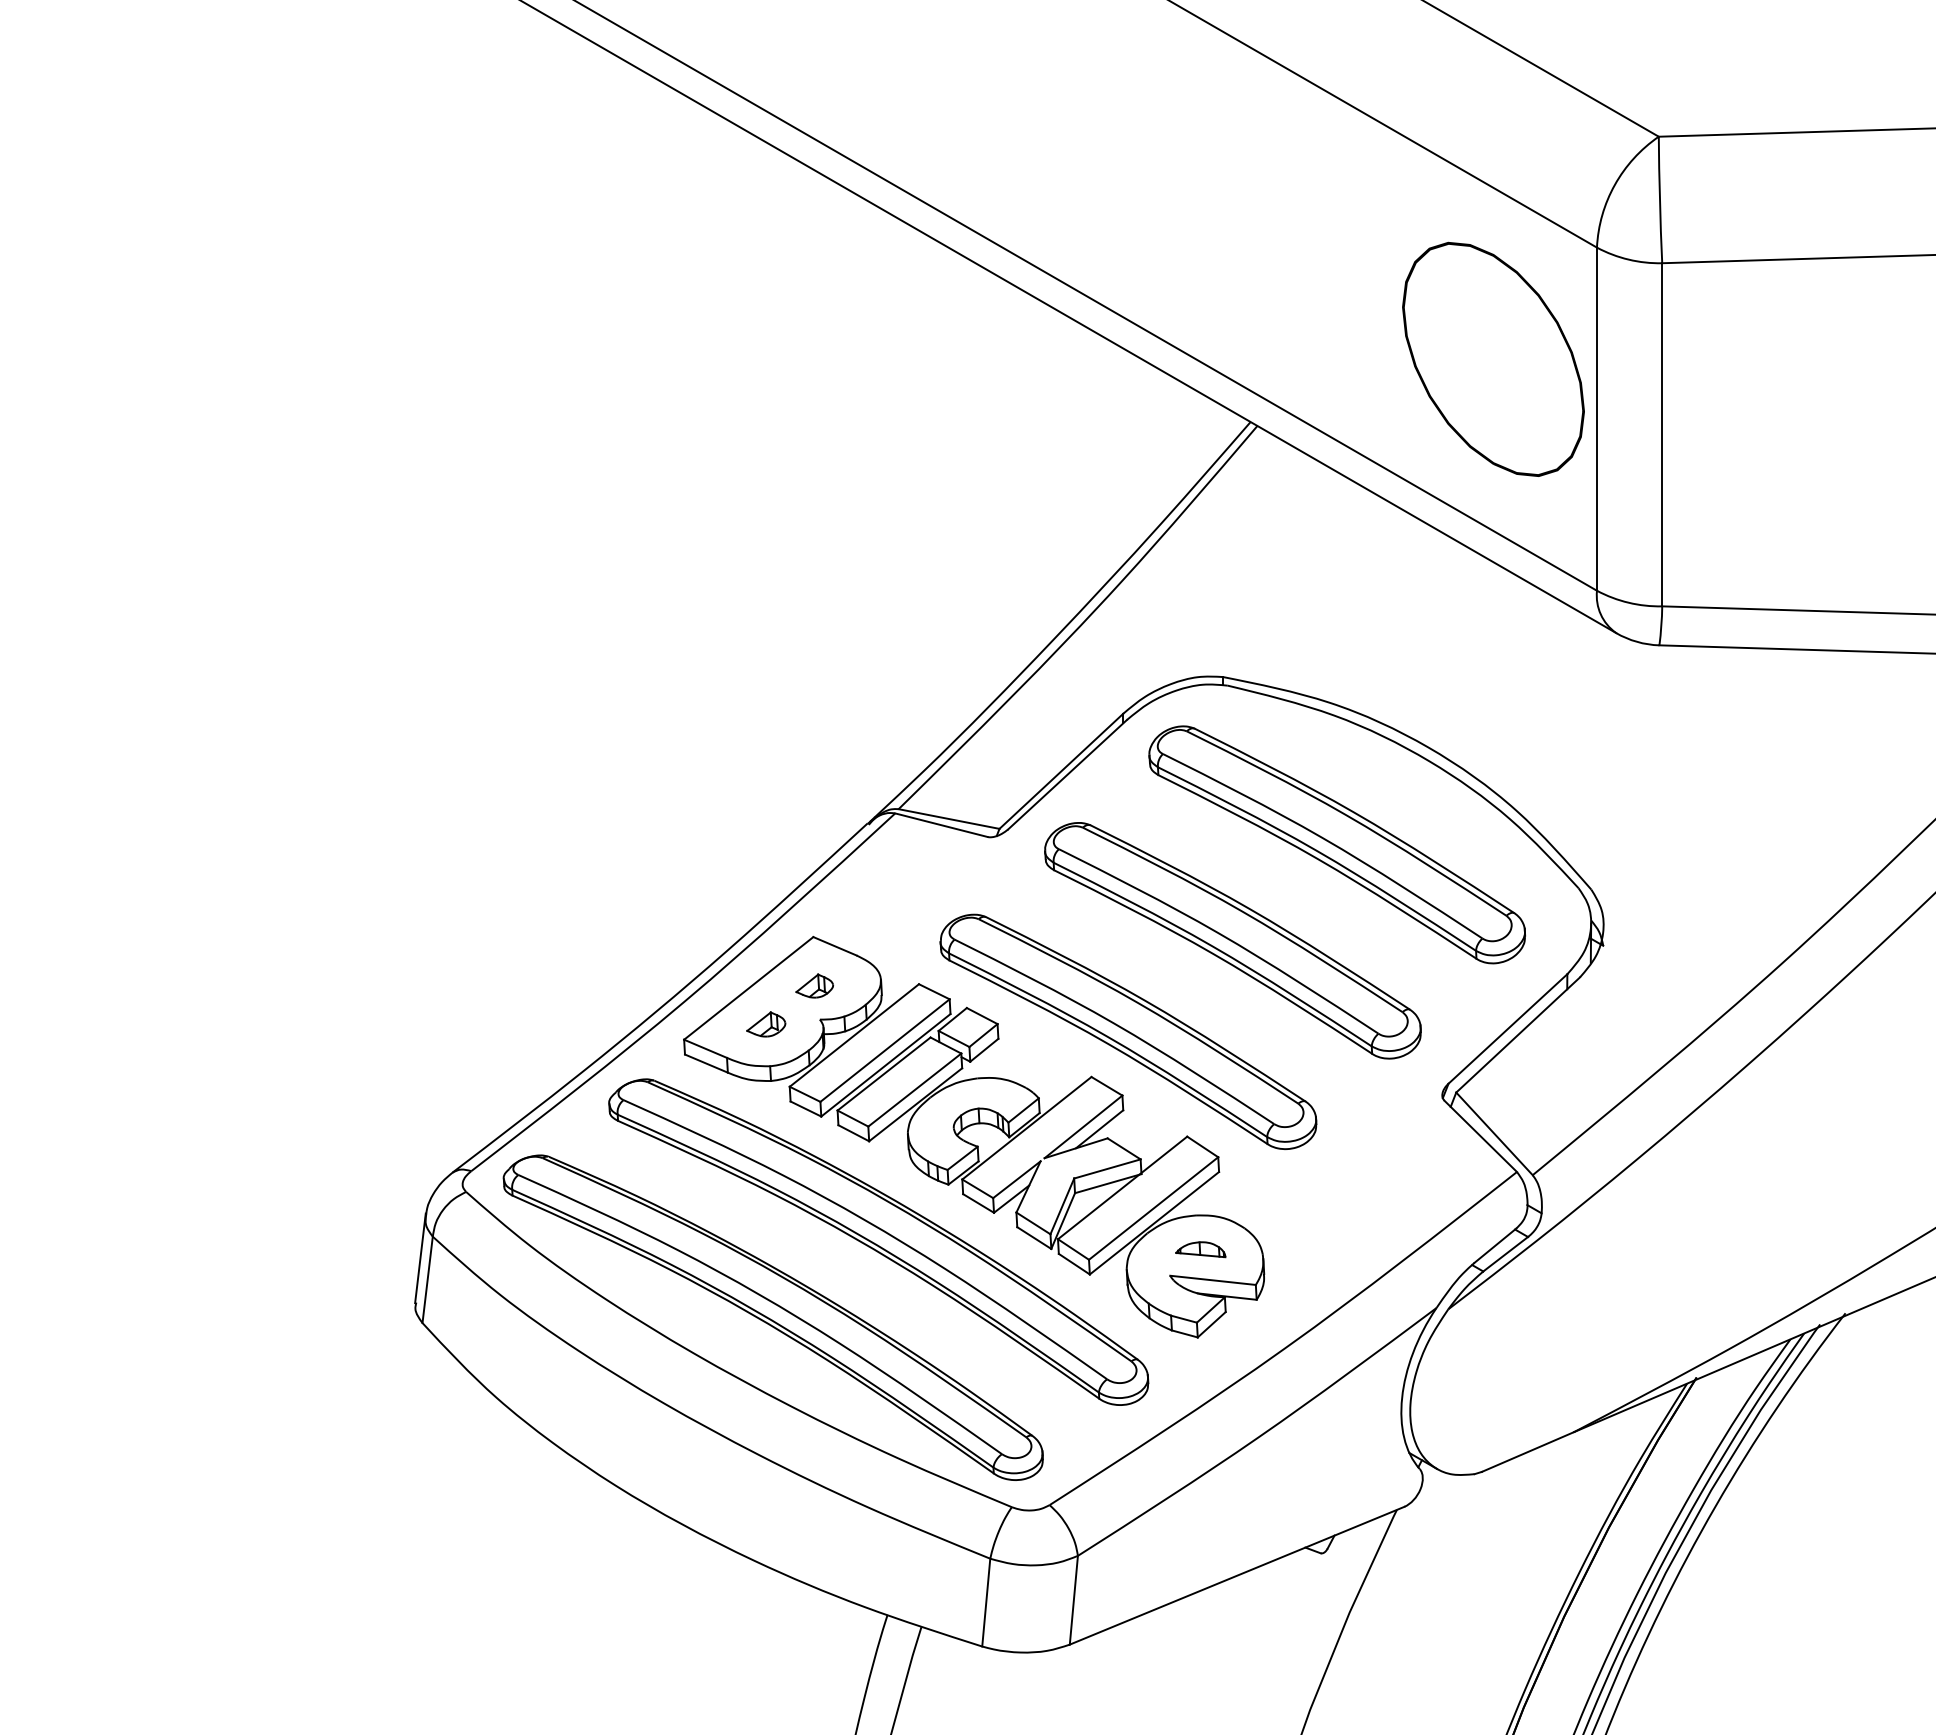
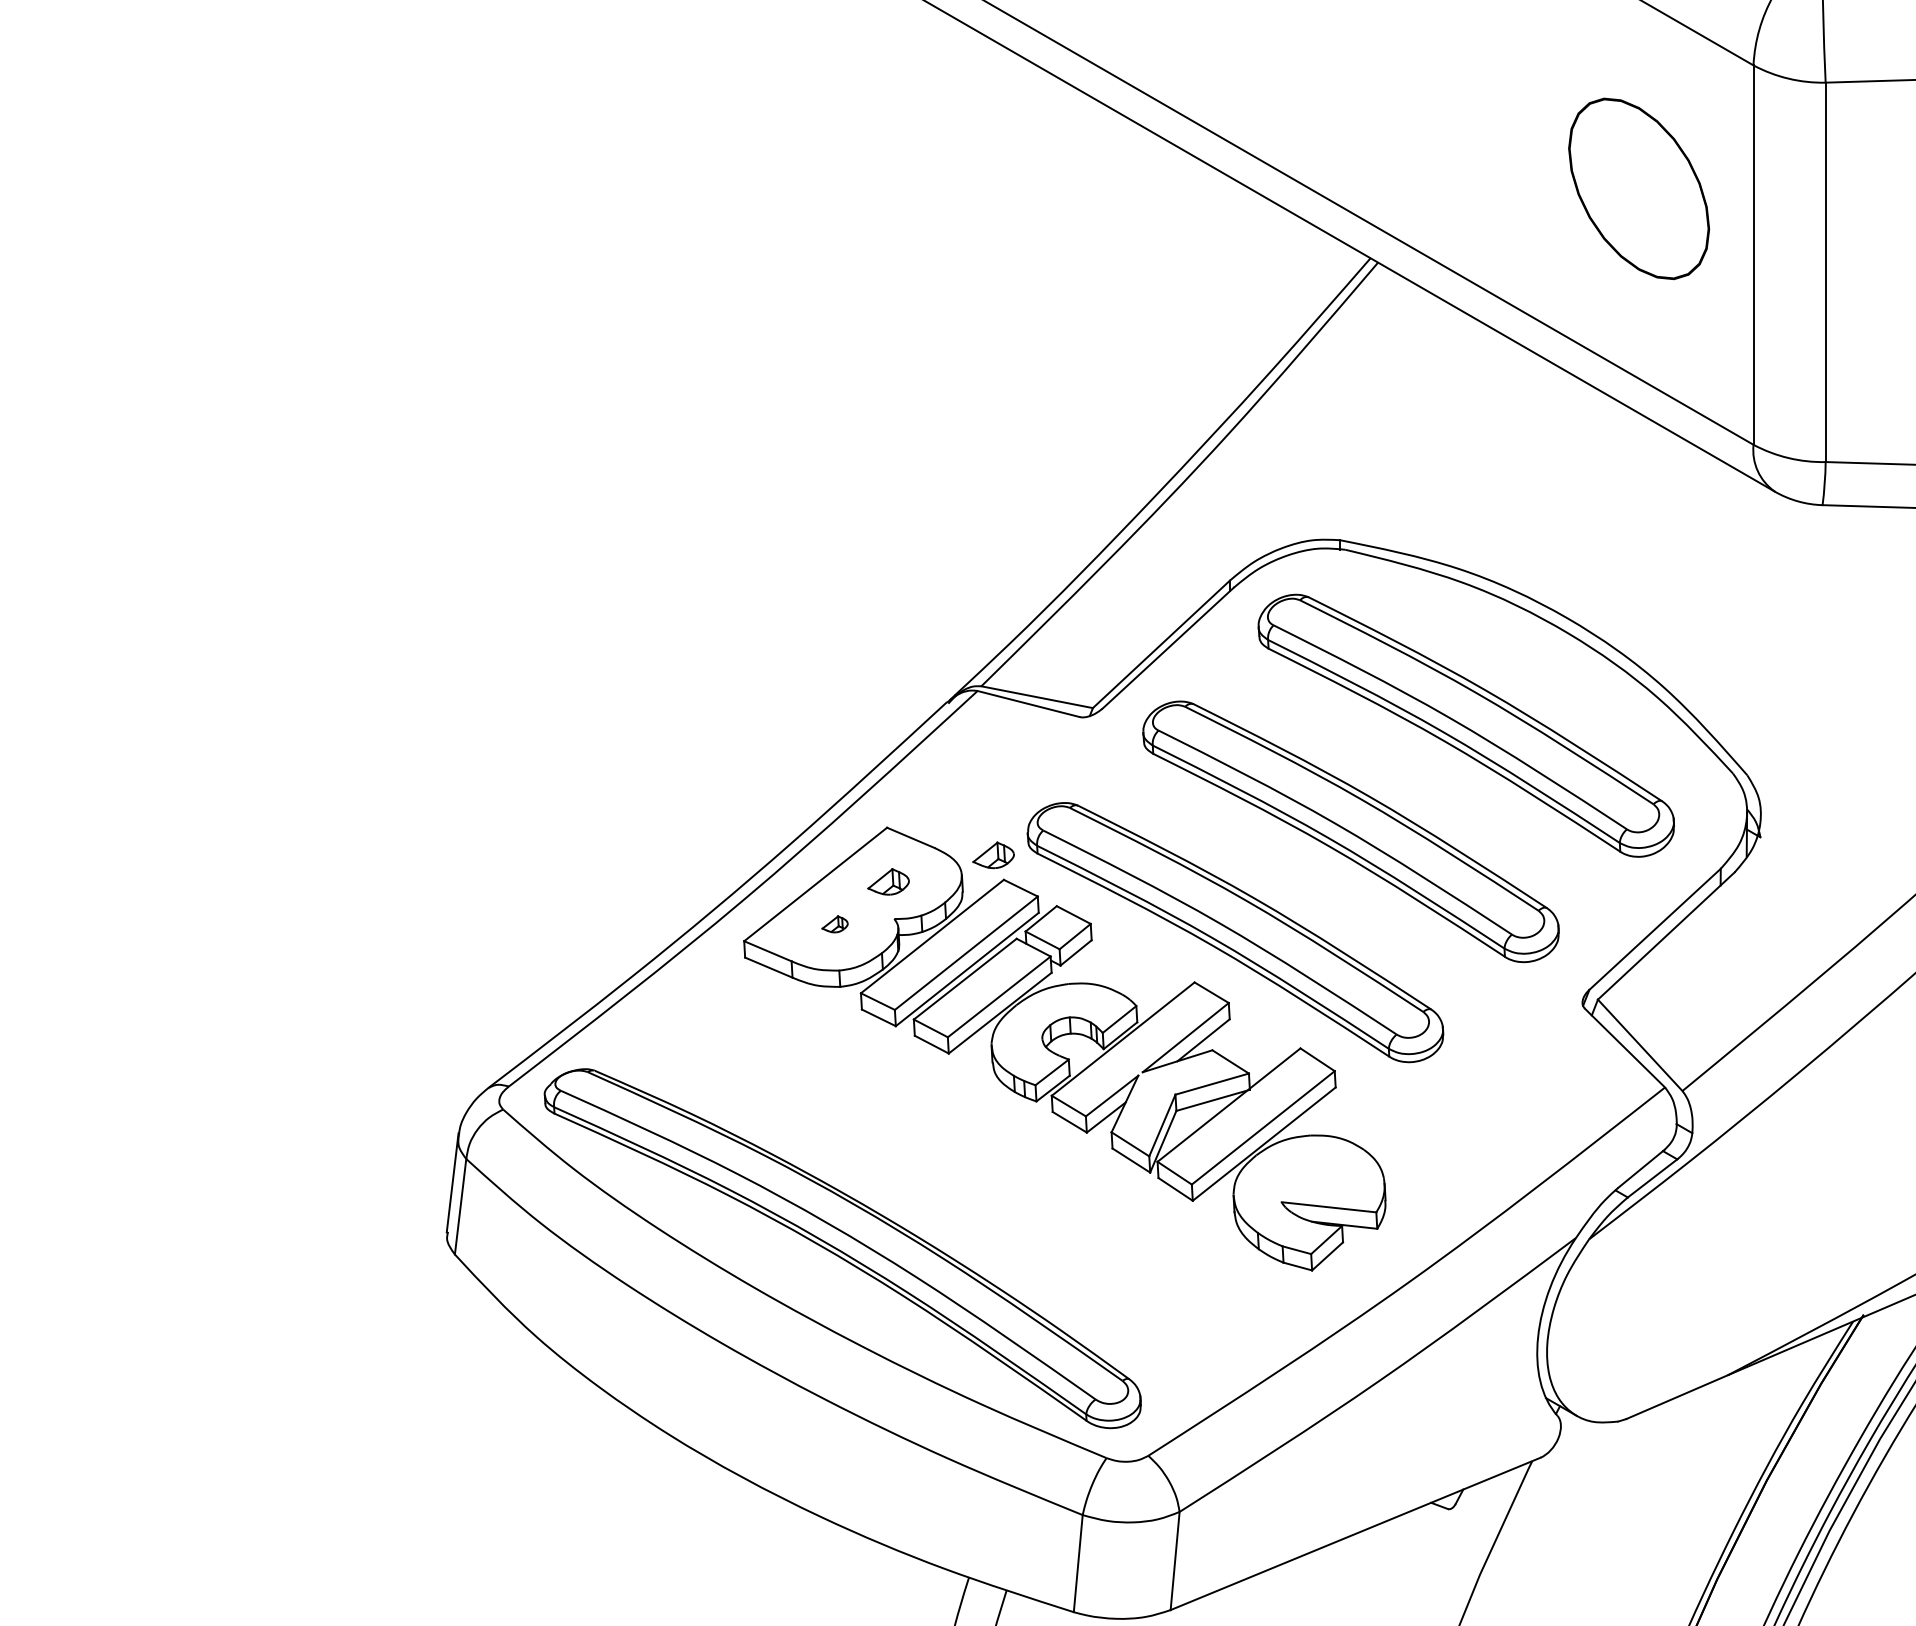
part: (1493, 358) -> (1639, 188), size x0.7
part: (909, 961) -> (993, 854), added
part: (766, 1024) -> (835, 924), size x0.6
part: (878, 1241) -> (959, 1164), removed
part: (1200, 1249) -> (1315, 1173), removed

